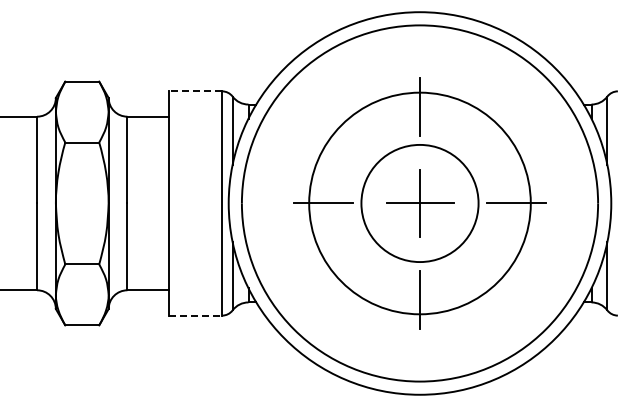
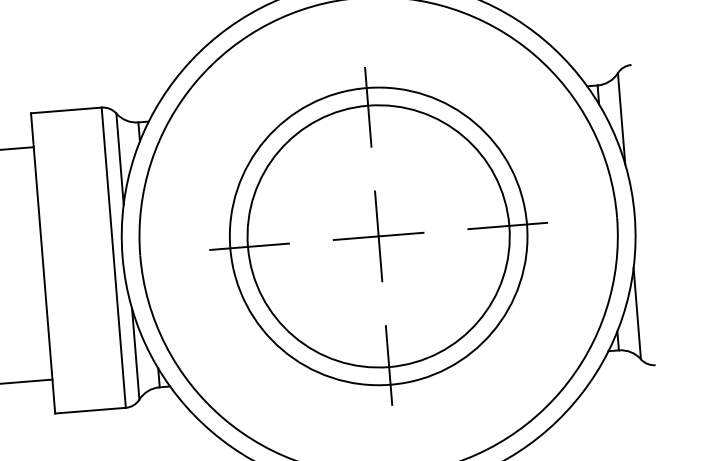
line: (195, 91) -> (66, 110), dashed -> solid
circle: (419, 203) -> (377, 236), size x1.67
line: (196, 315) -> (91, 410), dashed -> solid

